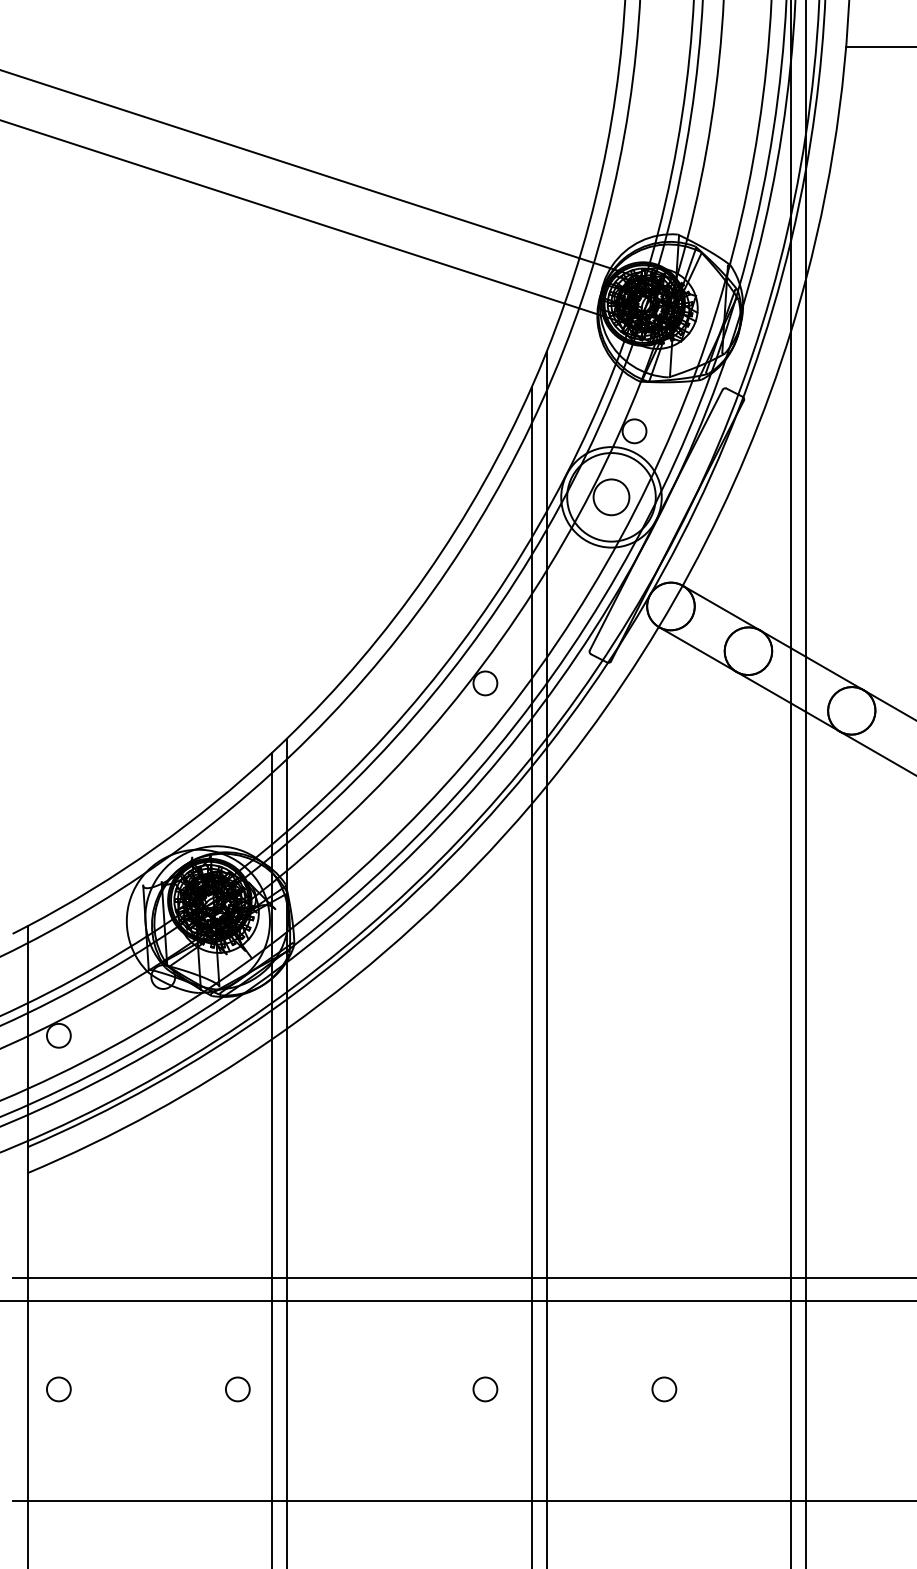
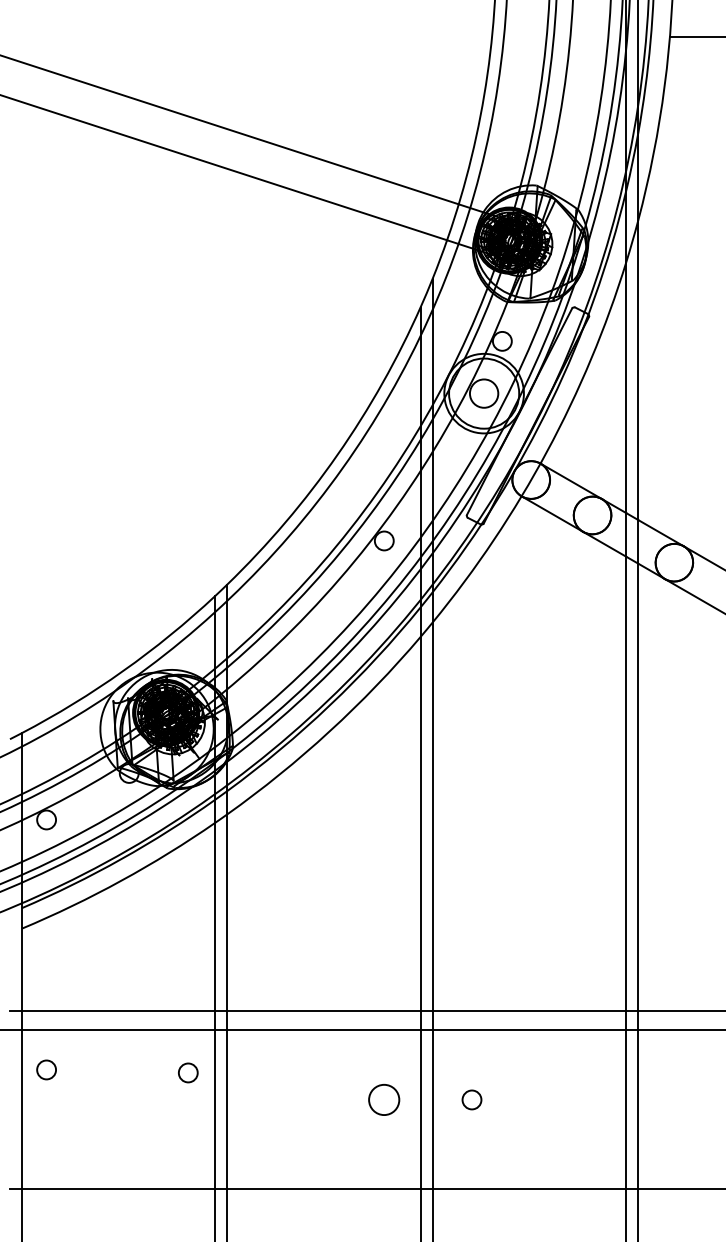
circle: (58, 1388) -> (46, 1069), moved
circle: (238, 1388) -> (188, 1072), moved
circle: (485, 1388) -> (384, 1099), size x1.6
circle: (663, 1388) -> (471, 1099), moved

